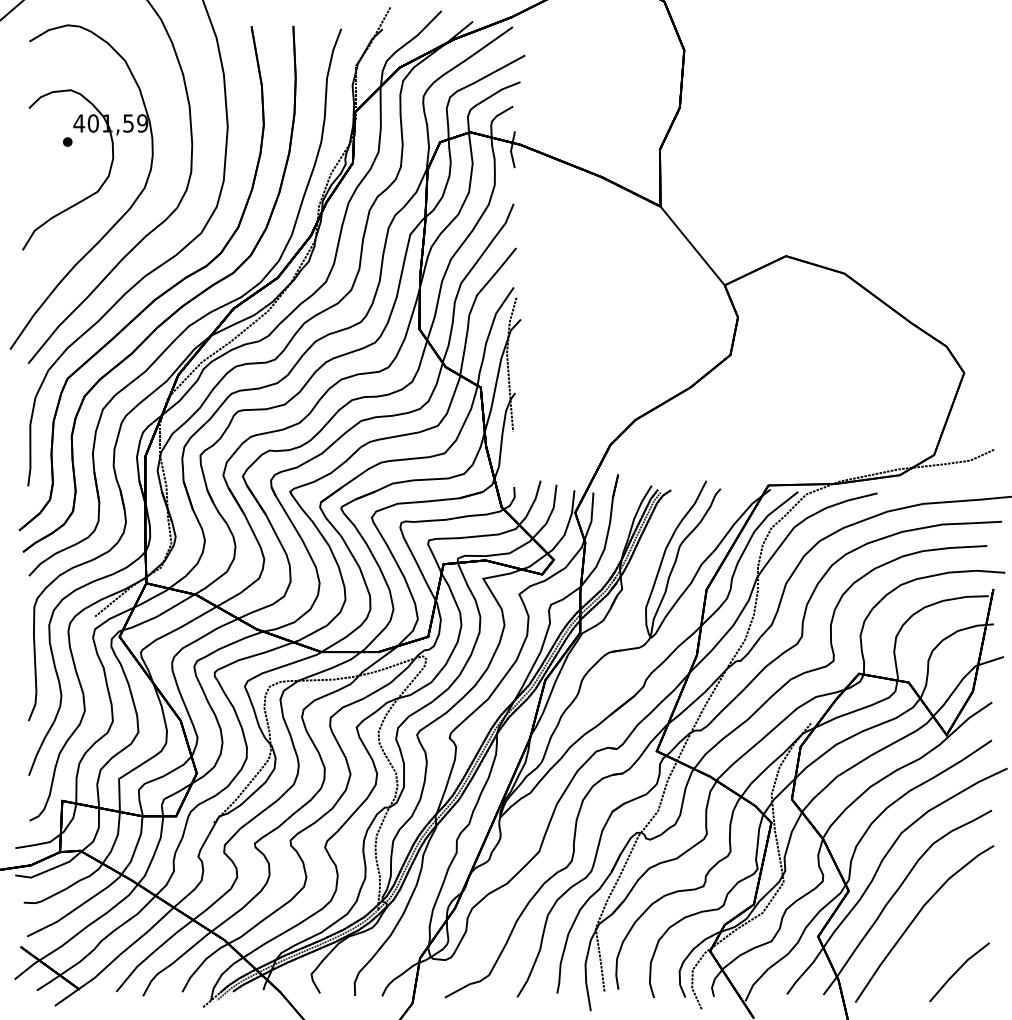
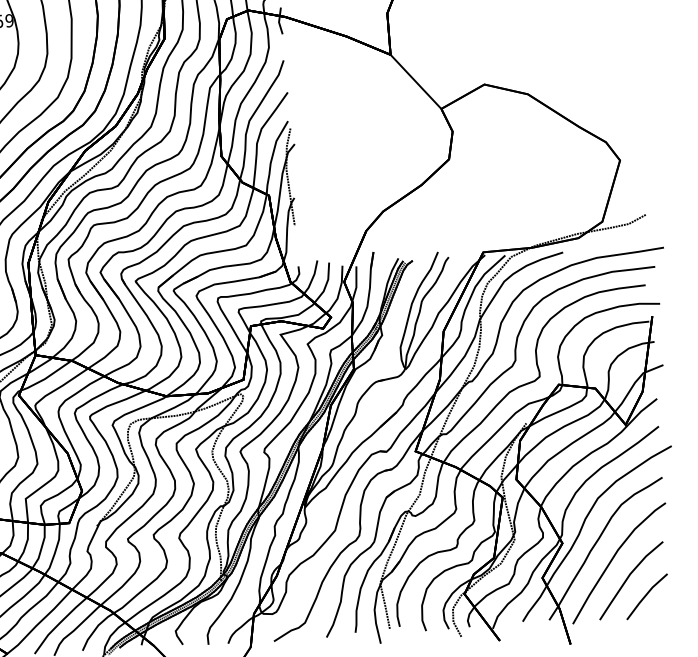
line: (936, 944) -> (628, 577), added

